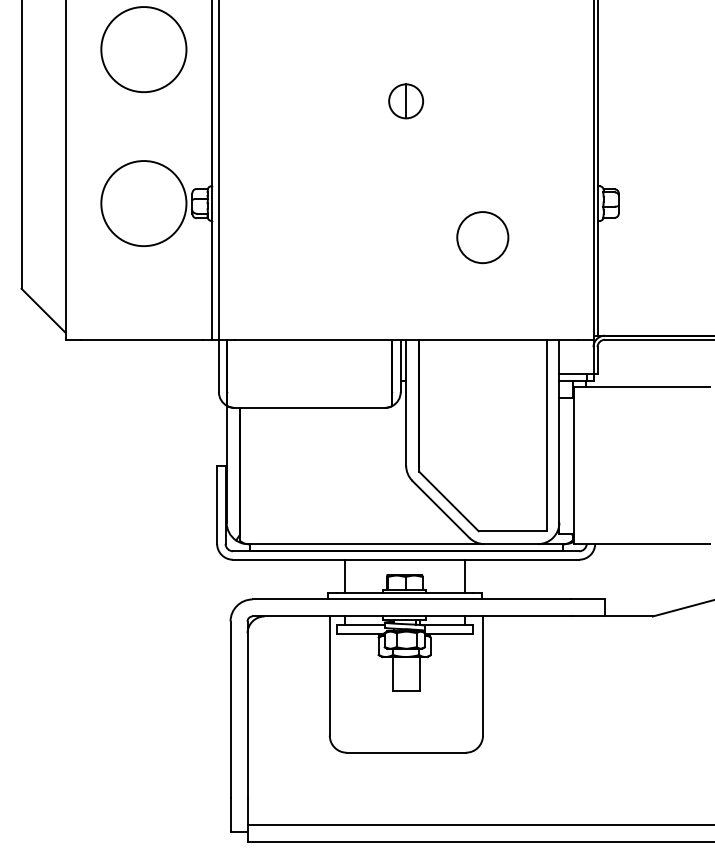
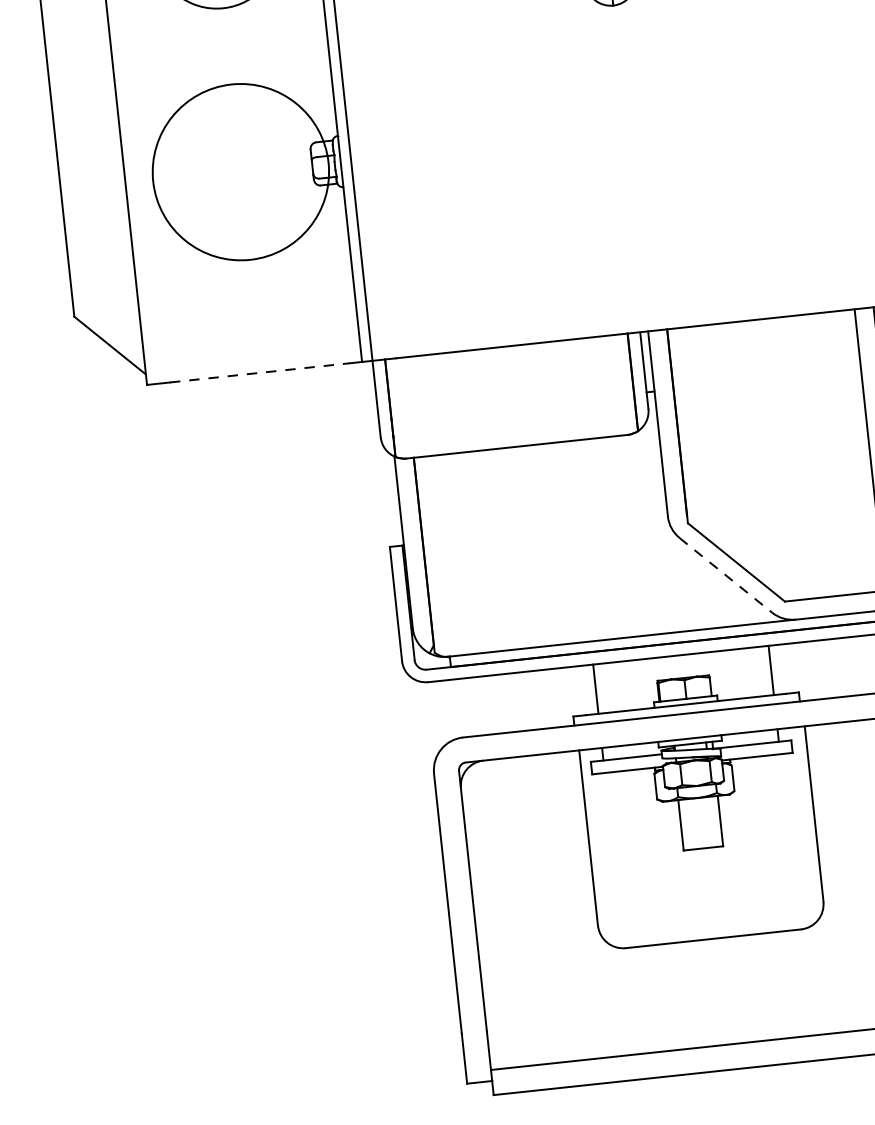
circle: (143, 203) -> (240, 172), size x1.4
circle: (482, 237) -> (744, 168), removed
line: (142, 339) -> (260, 372), solid -> dashed
line: (441, 509) -> (726, 575), solid -> dashed

